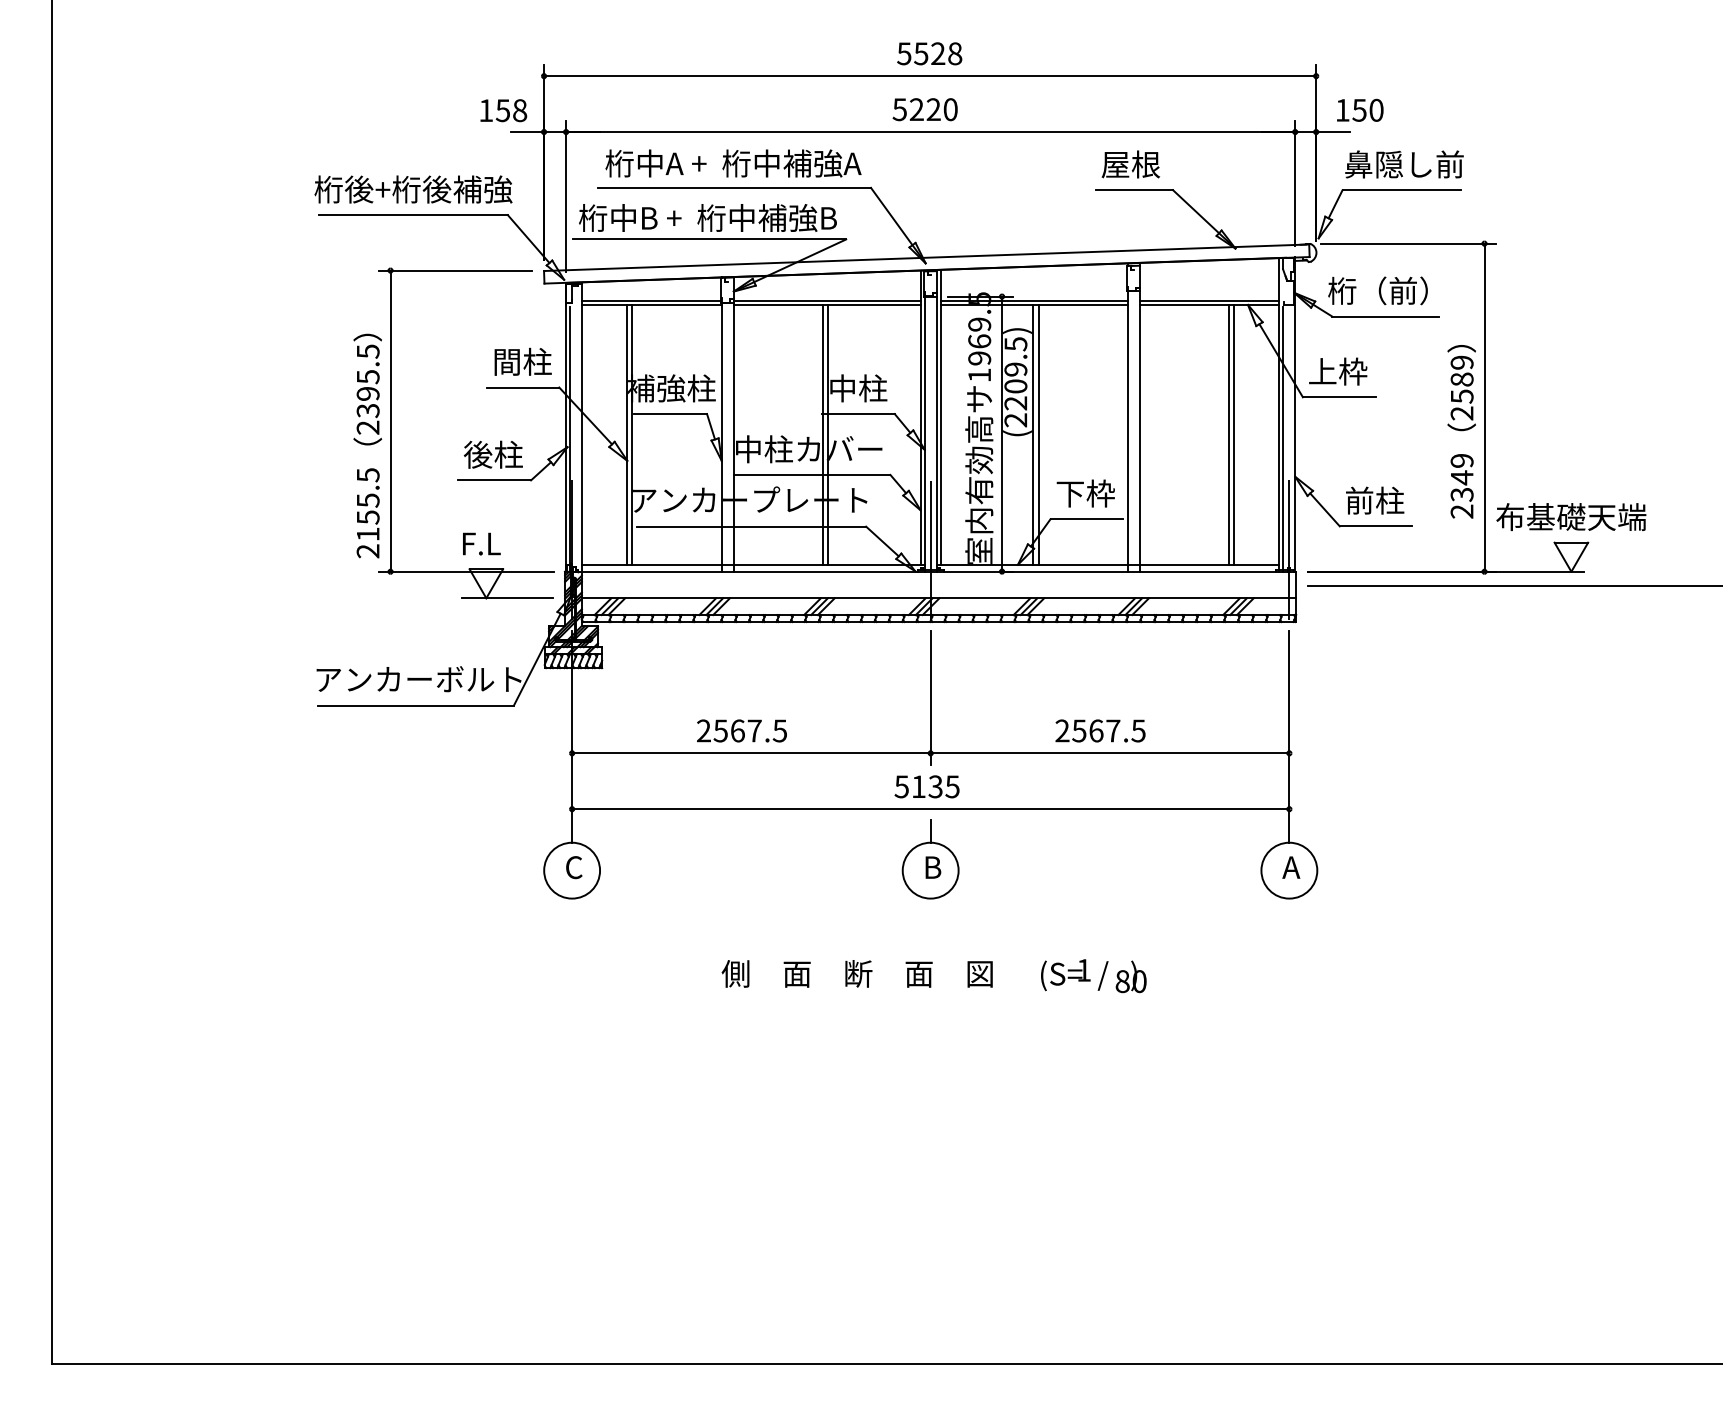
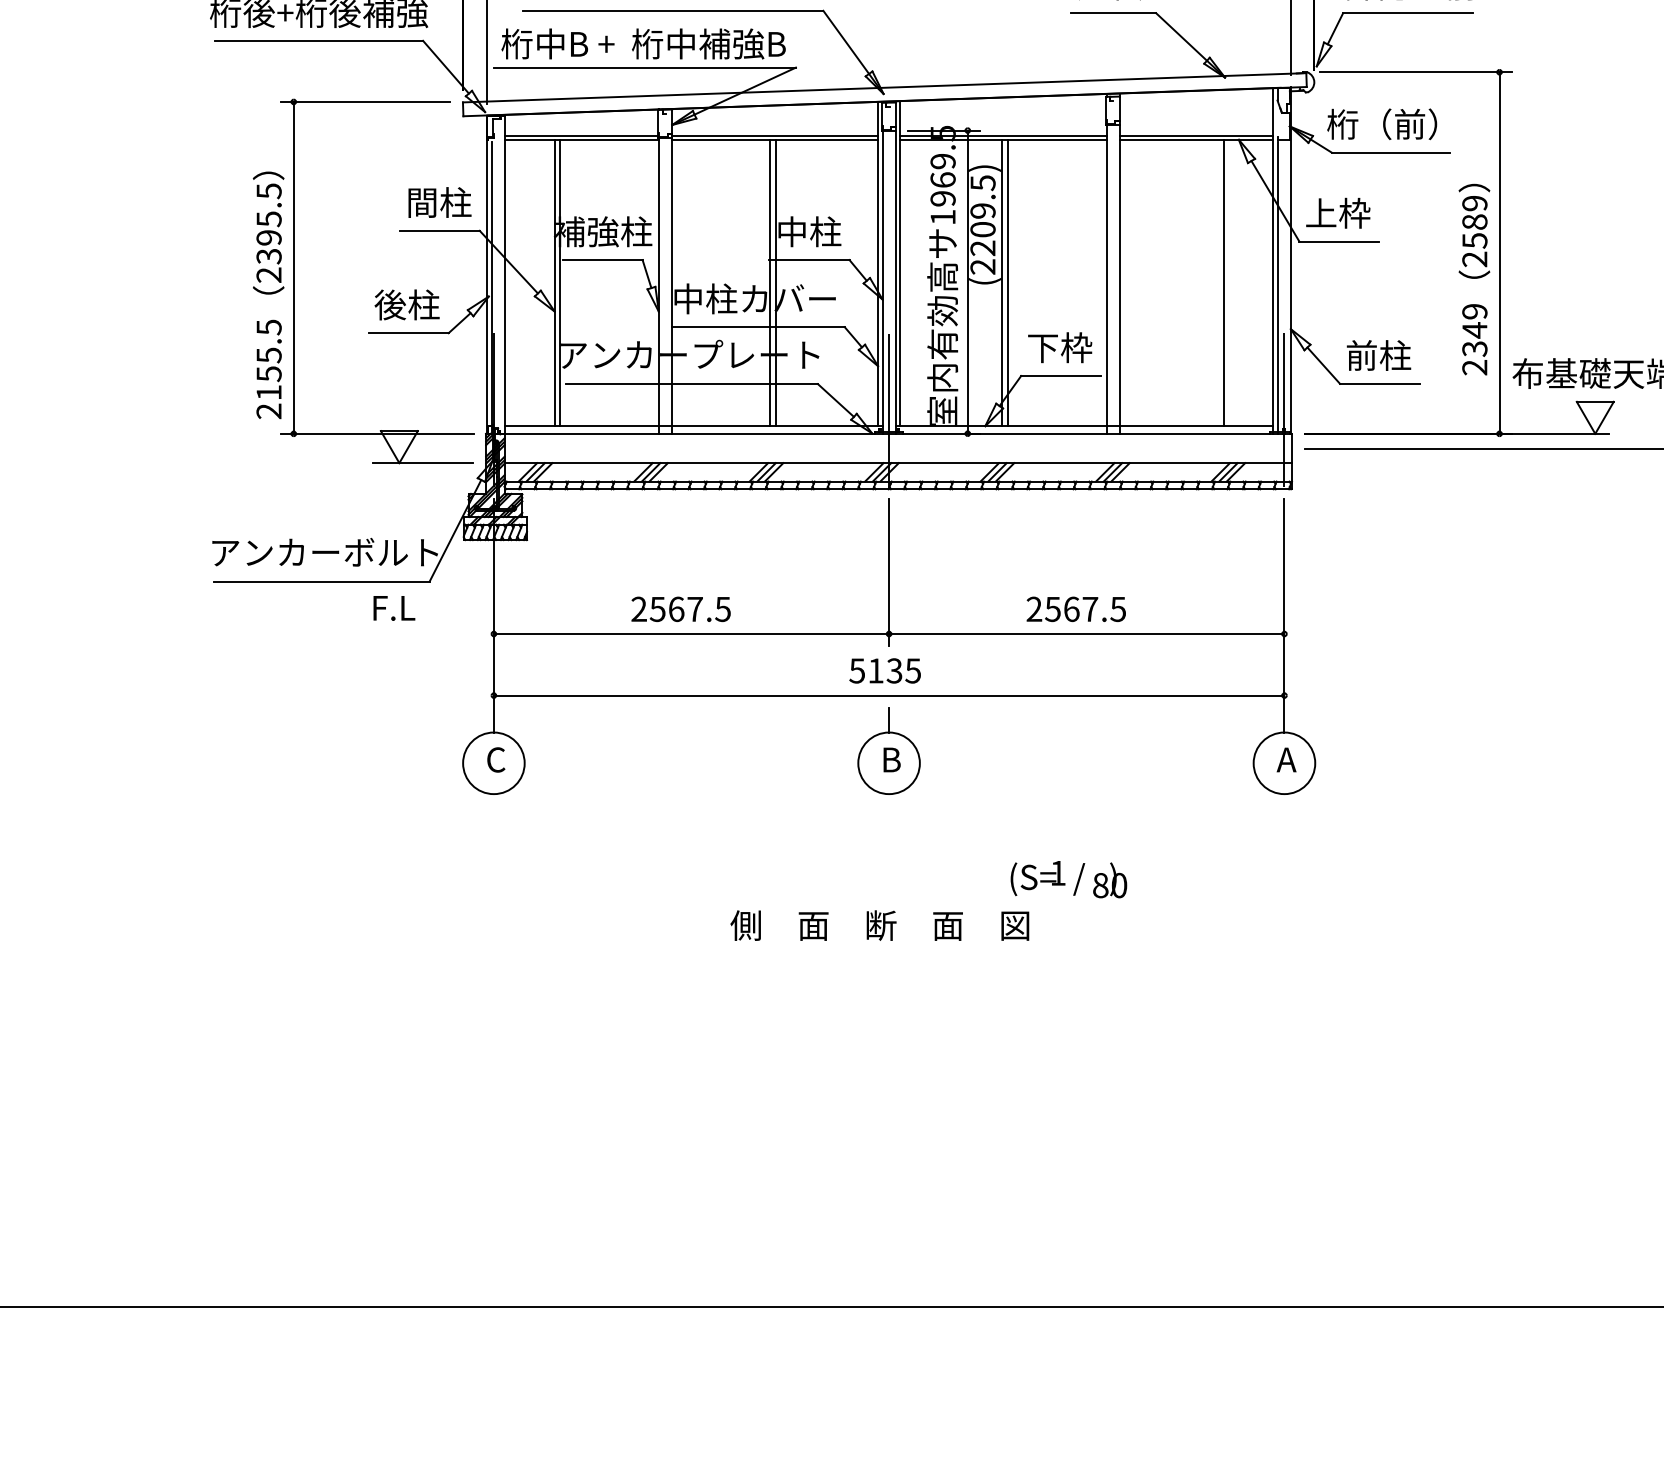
line: (1229, 434) -> (1218, 282), removed
text: (481, 543) -> (394, 607), moved
text: (856, 973) -> (878, 925), moved

